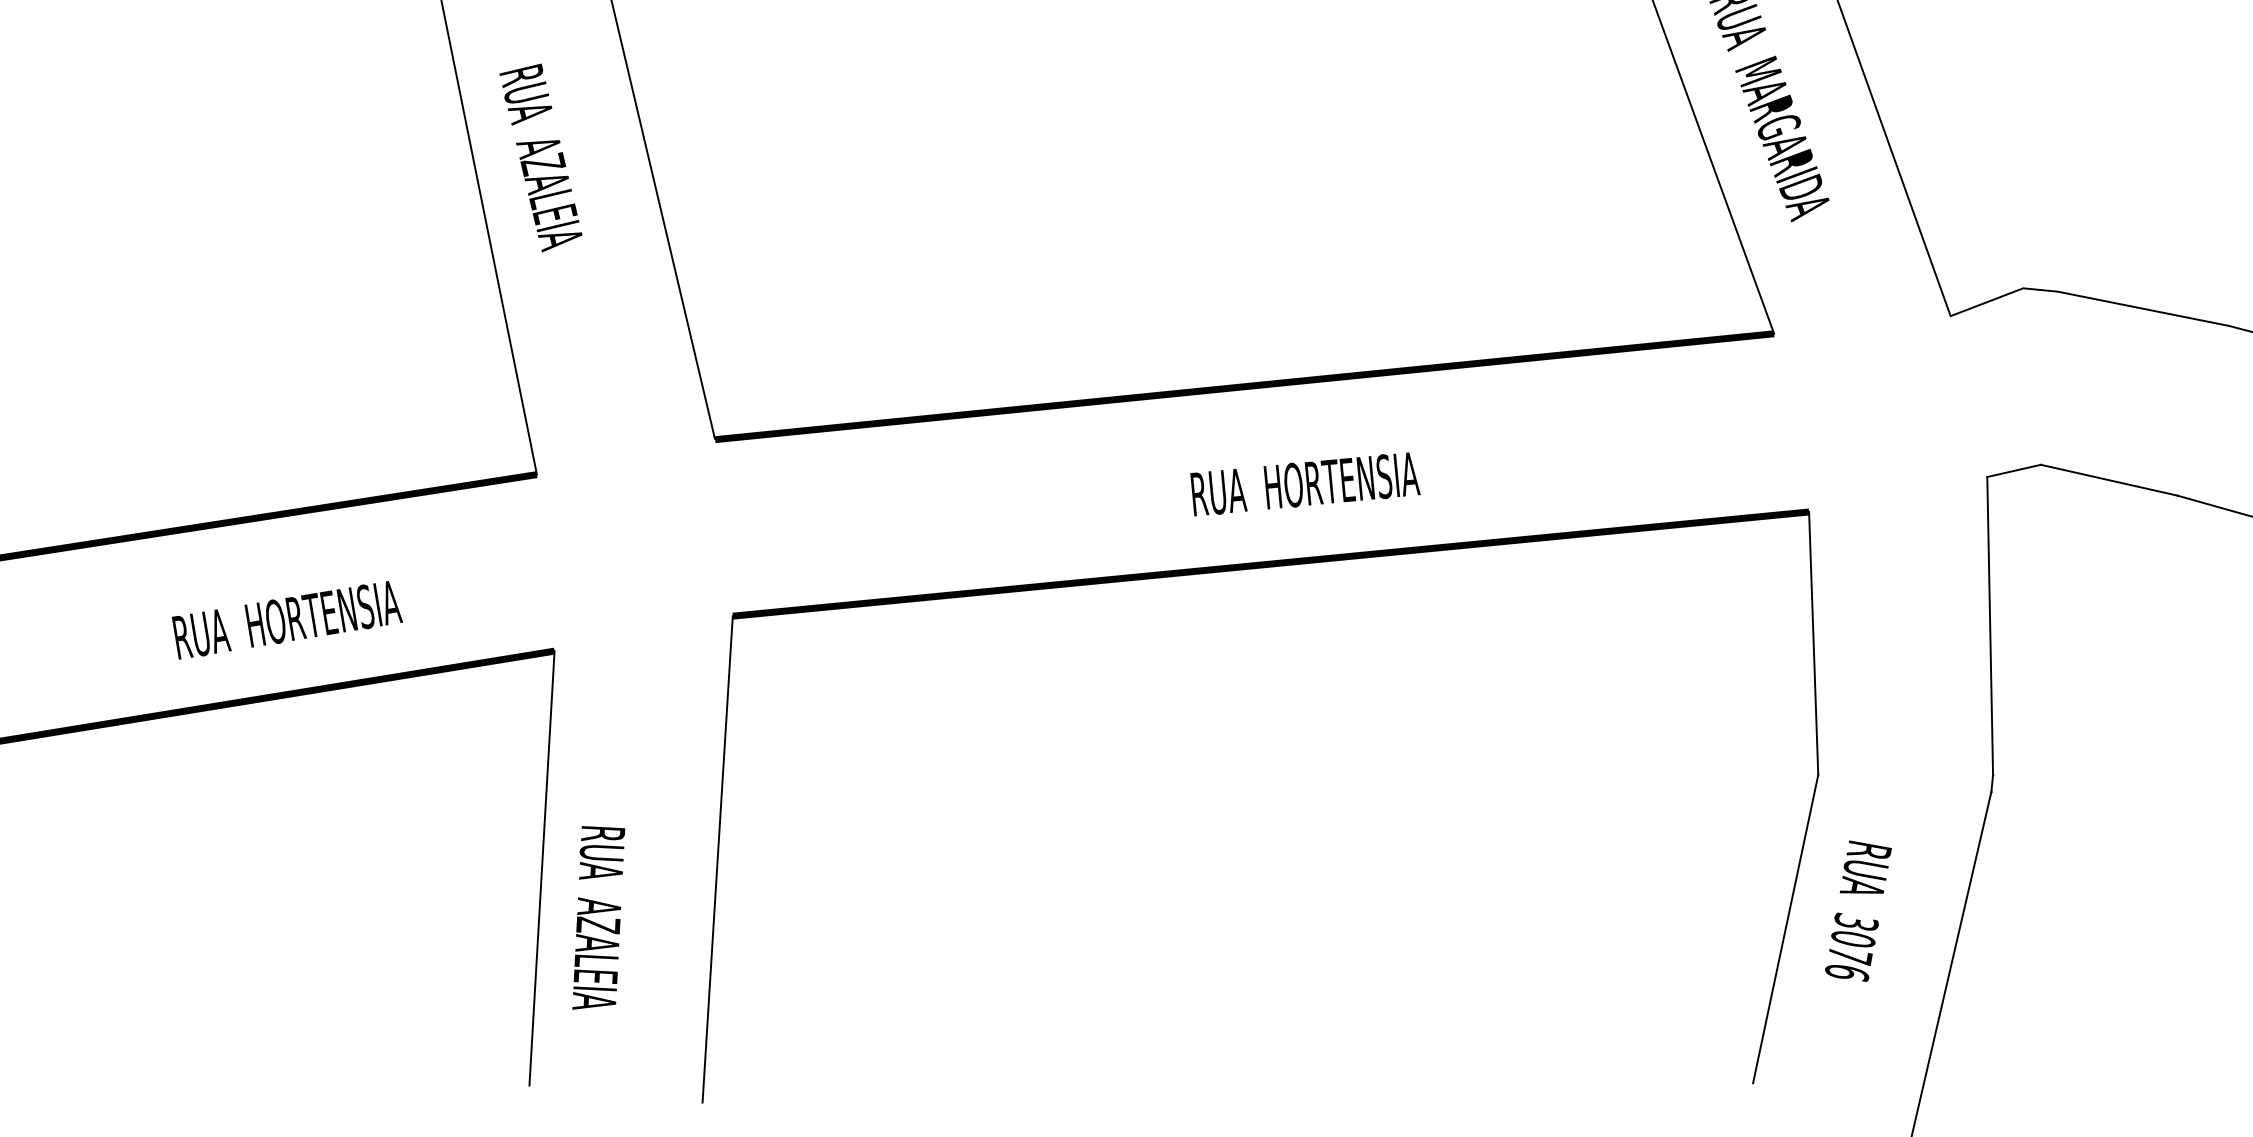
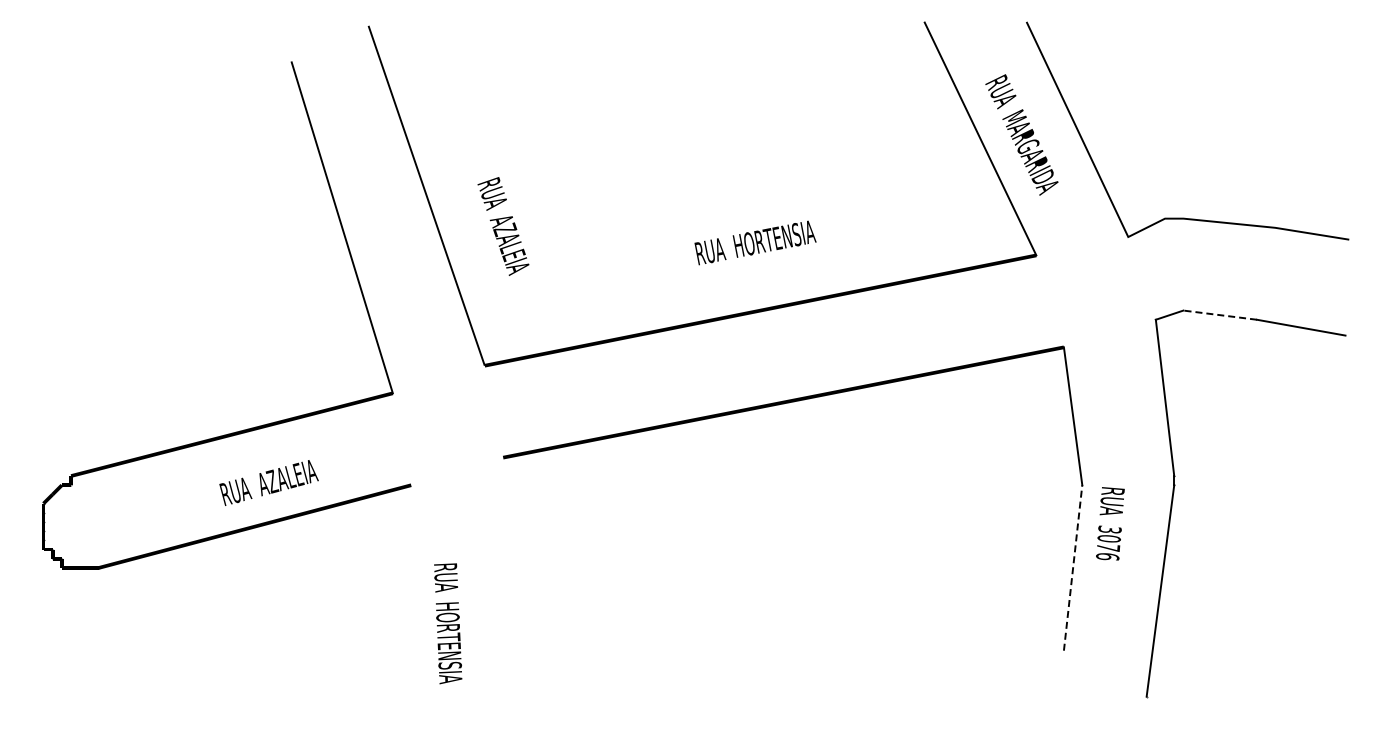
text: (540, 157) -> (503, 226), moved
line: (2107, 480) -> (1219, 315), solid -> dashed
text: (1305, 483) -> (755, 242), moved
text: (286, 619) -> (268, 482), RUA  HORTENSIA -> RUA  AZALEIA
line: (717, 859) -> (507, 586), removed
line: (541, 868) -> (415, 600), removed
text: (1858, 910) -> (1110, 523), moved
text: (599, 918) -> (448, 623), RUA  AZALEIA -> RUA  HORTENSIA
line: (1786, 928) -> (1073, 567), solid -> dashed

